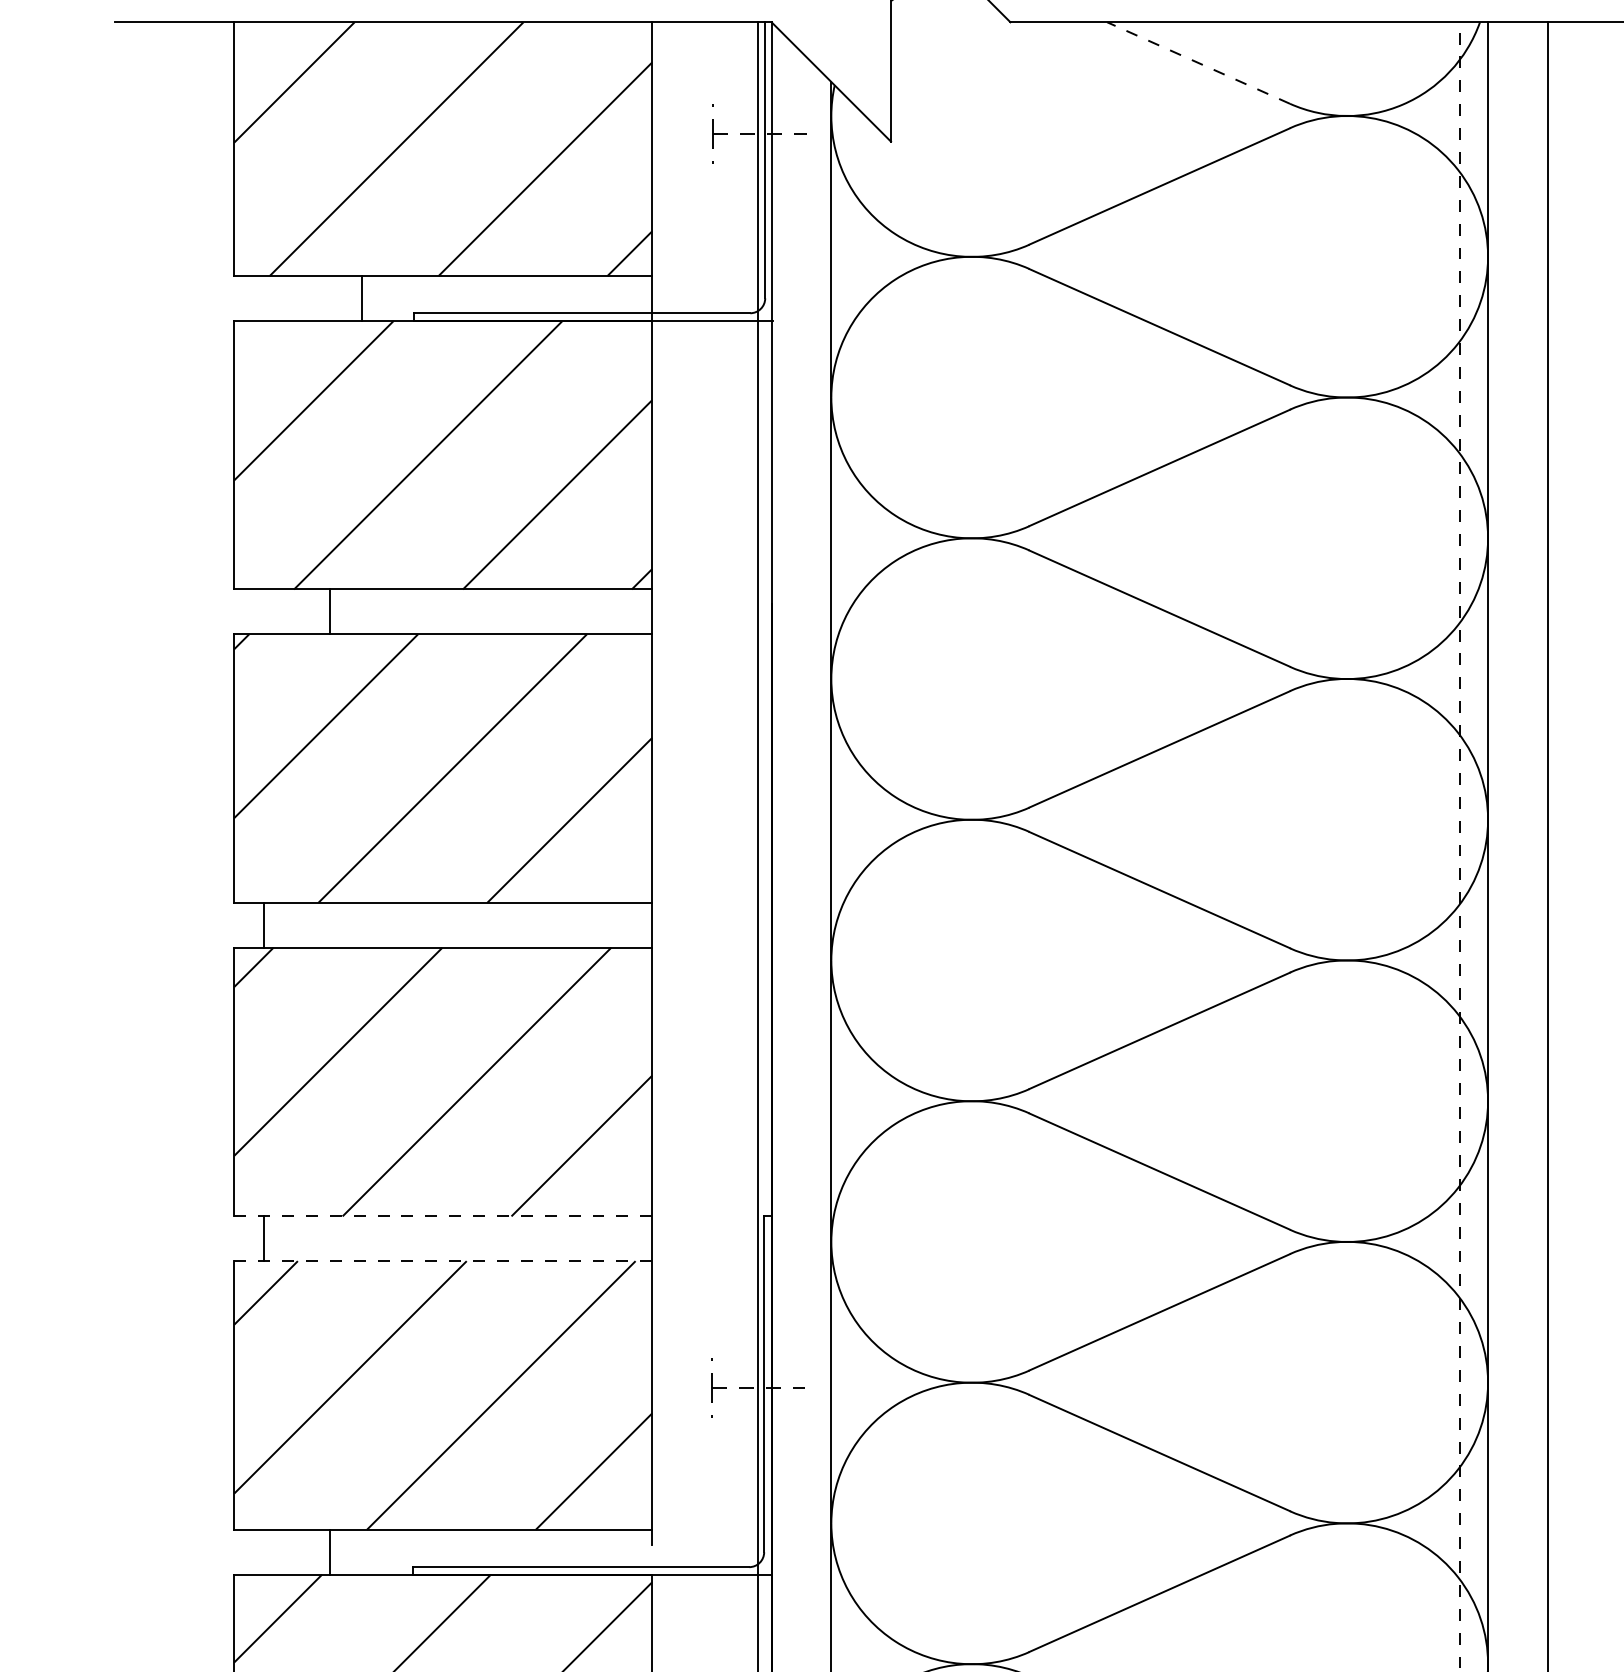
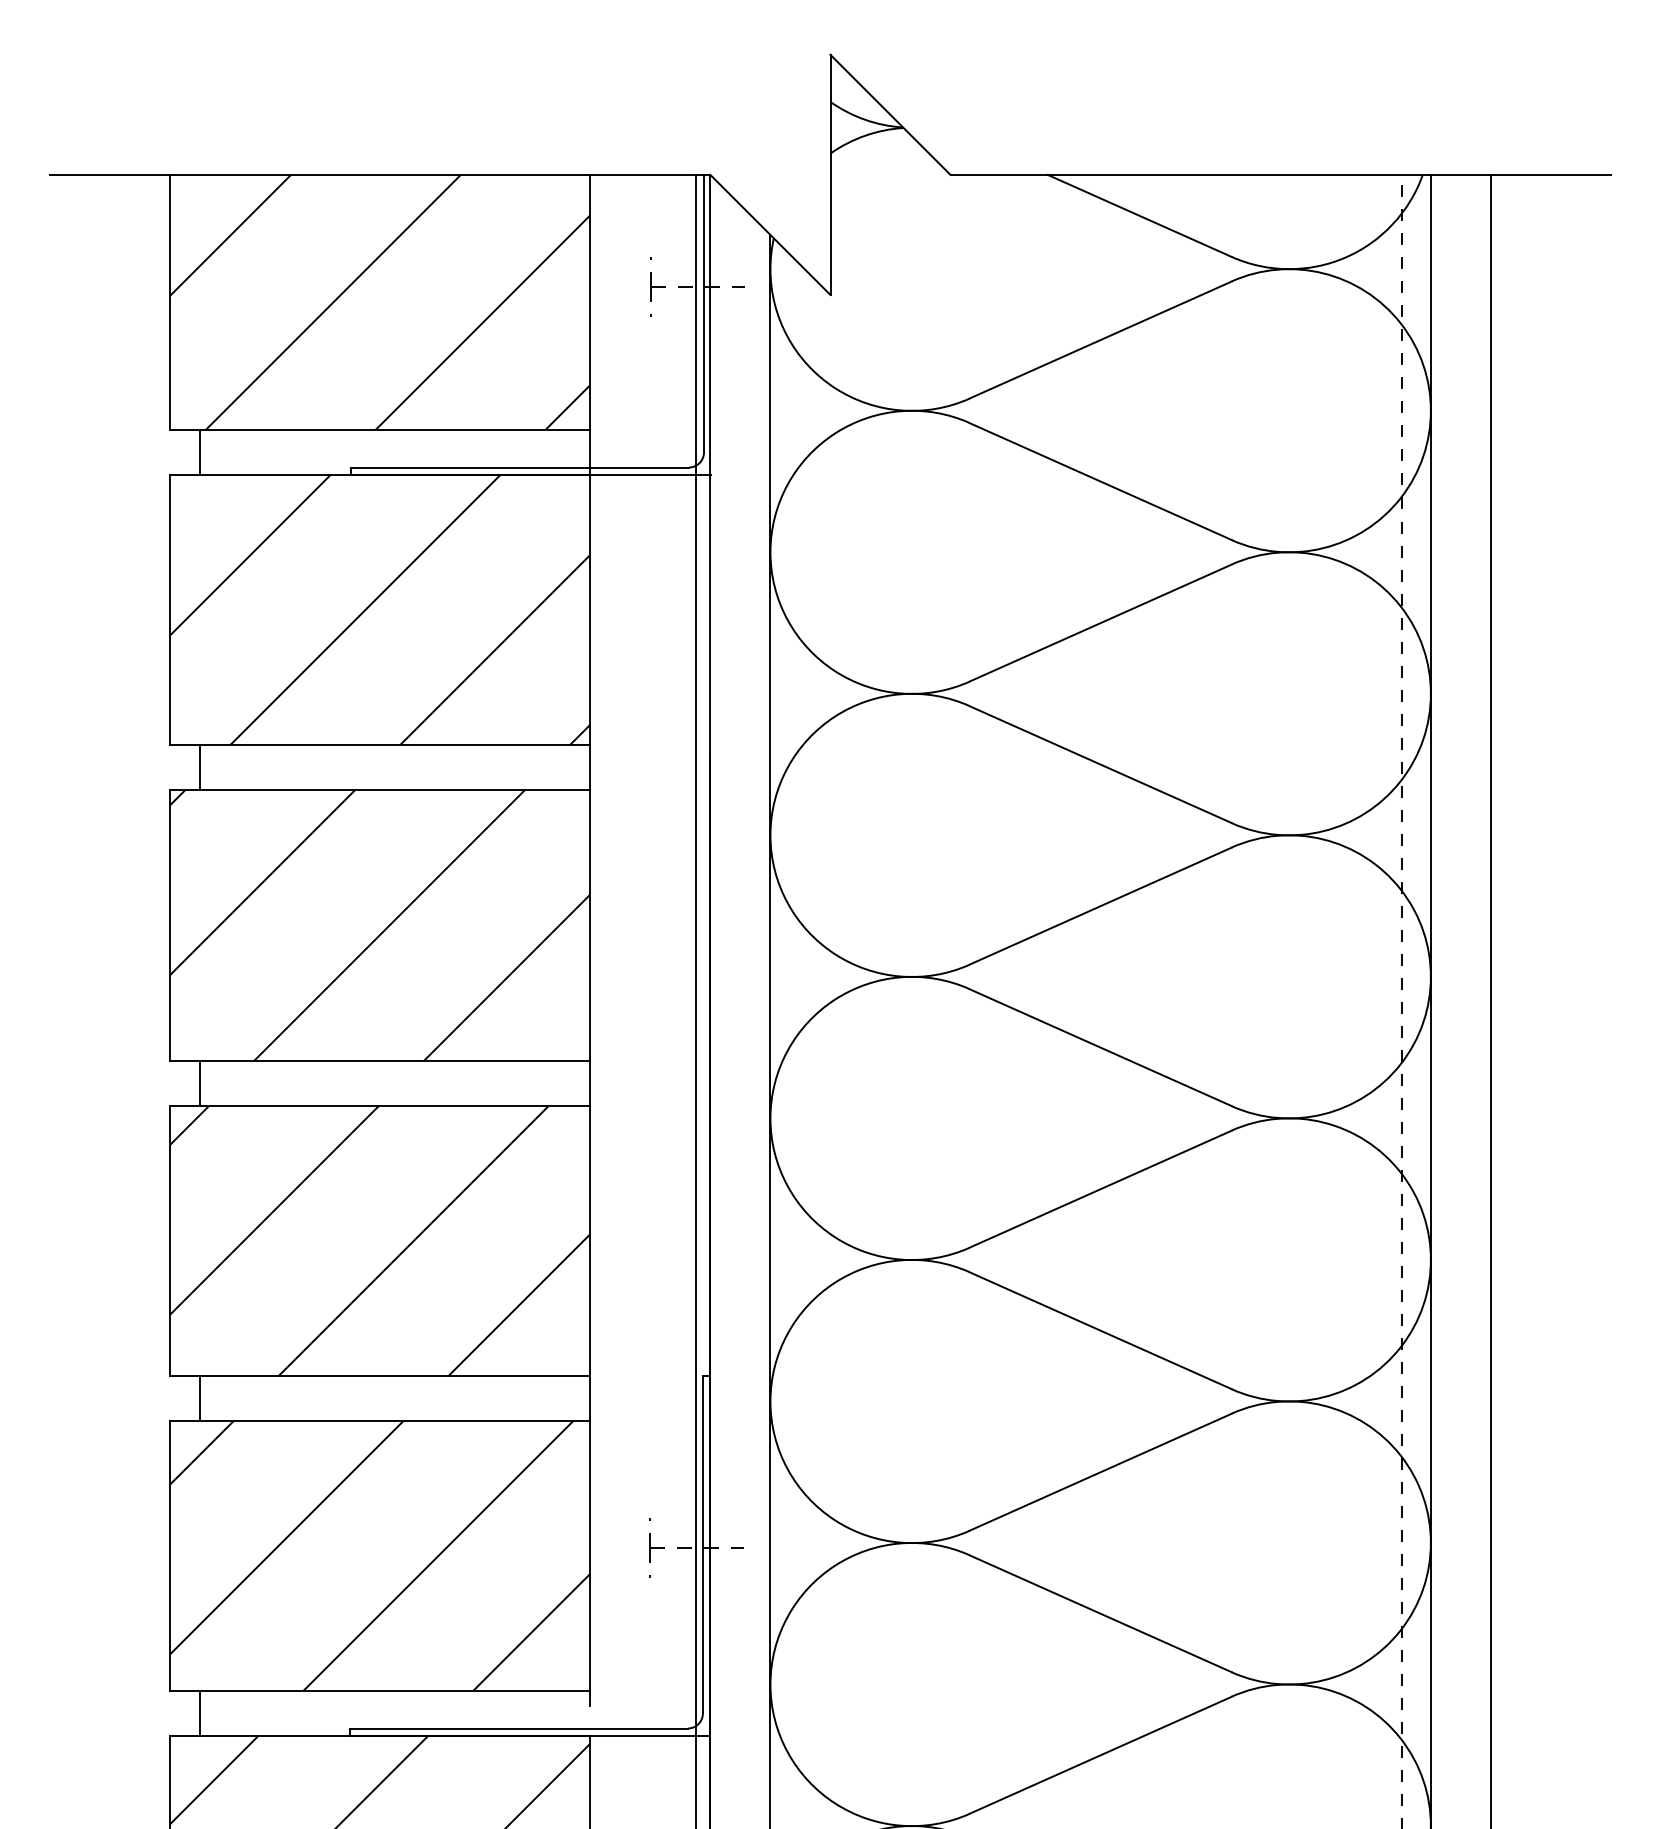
line: (1198, 62) -> (1139, 215), dashed -> solid
line: (362, 298) -> (200, 452), moved
line: (330, 611) -> (200, 767), moved
line: (443, 1216) -> (380, 1375), dashed -> solid
line: (443, 1260) -> (380, 1420), dashed -> solid
line: (330, 1552) -> (200, 1713), moved

